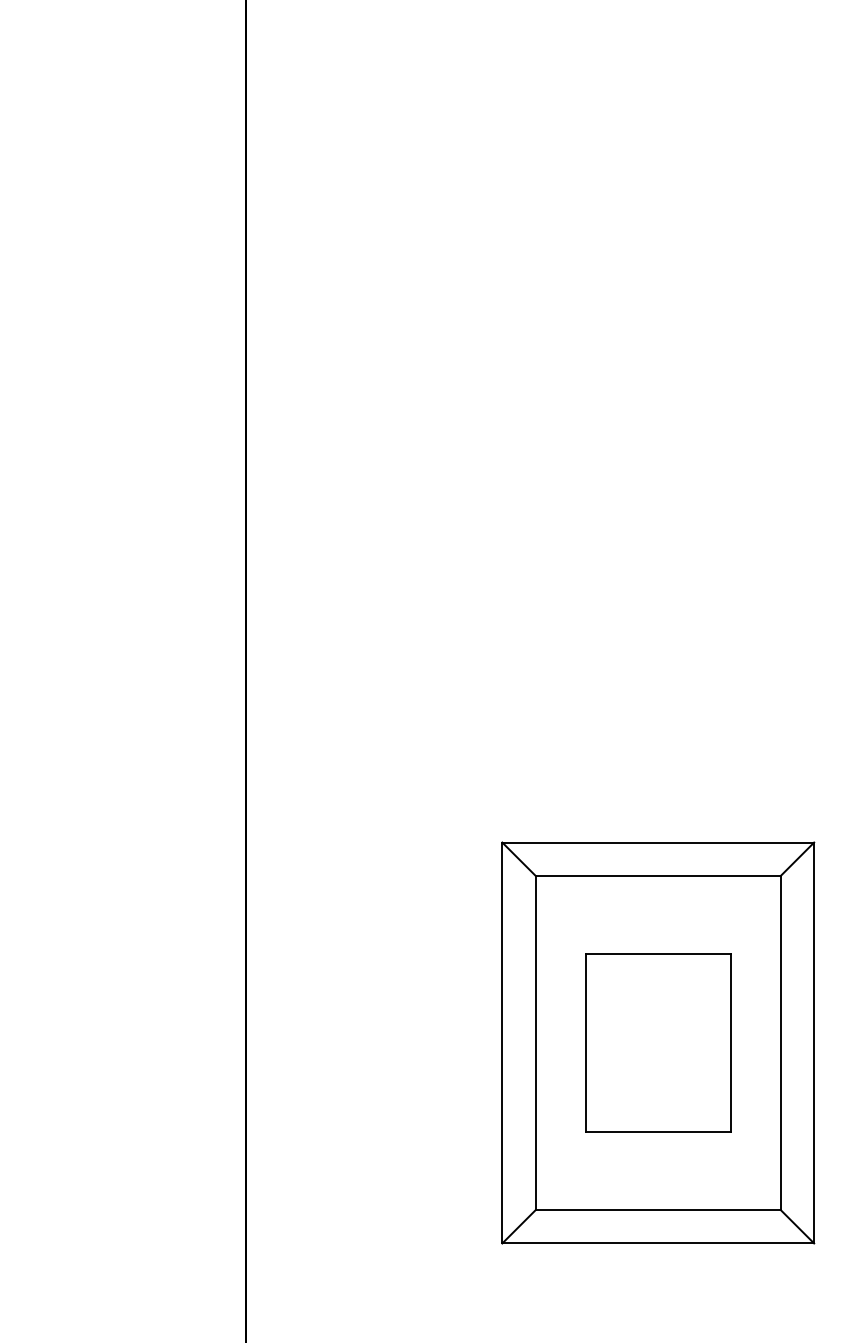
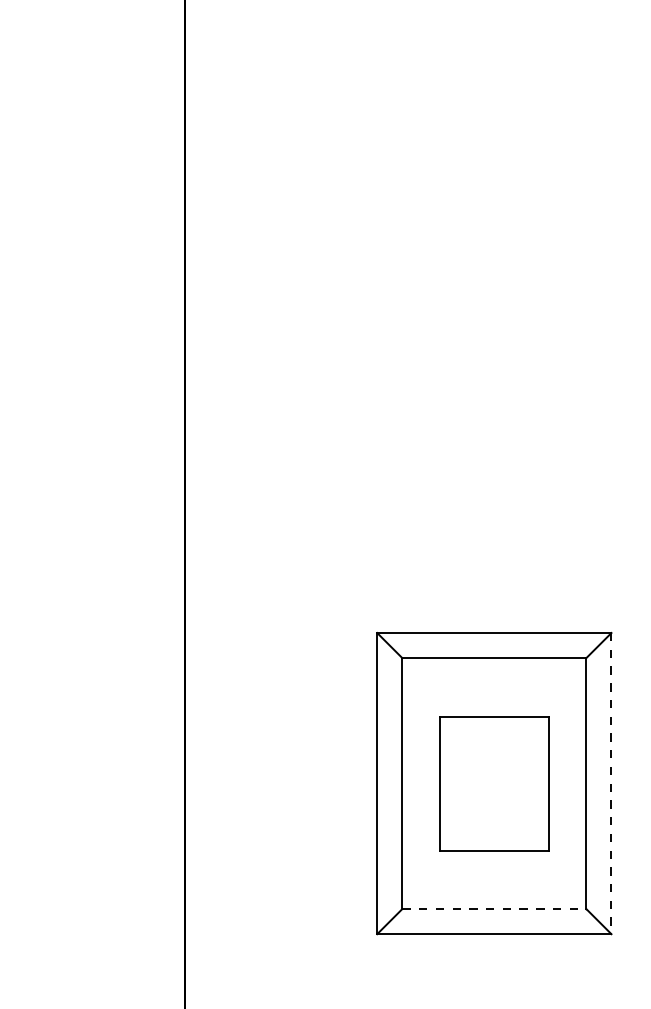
line: (814, 1042) -> (611, 783), solid -> dashed
line: (658, 1210) -> (494, 909), solid -> dashed

